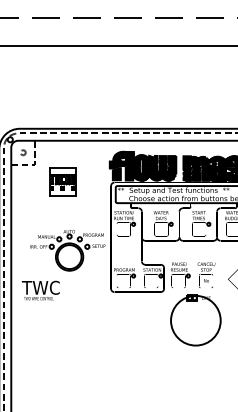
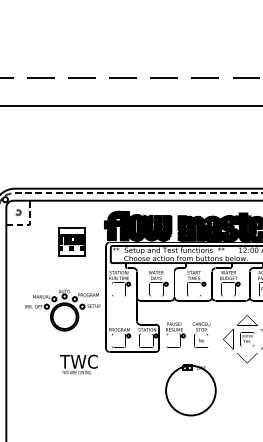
part: (62, 181) -> (71, 241), moved
text: (40, 290) -> (78, 364), moved
part: (195, 320) -> (190, 390), moved

